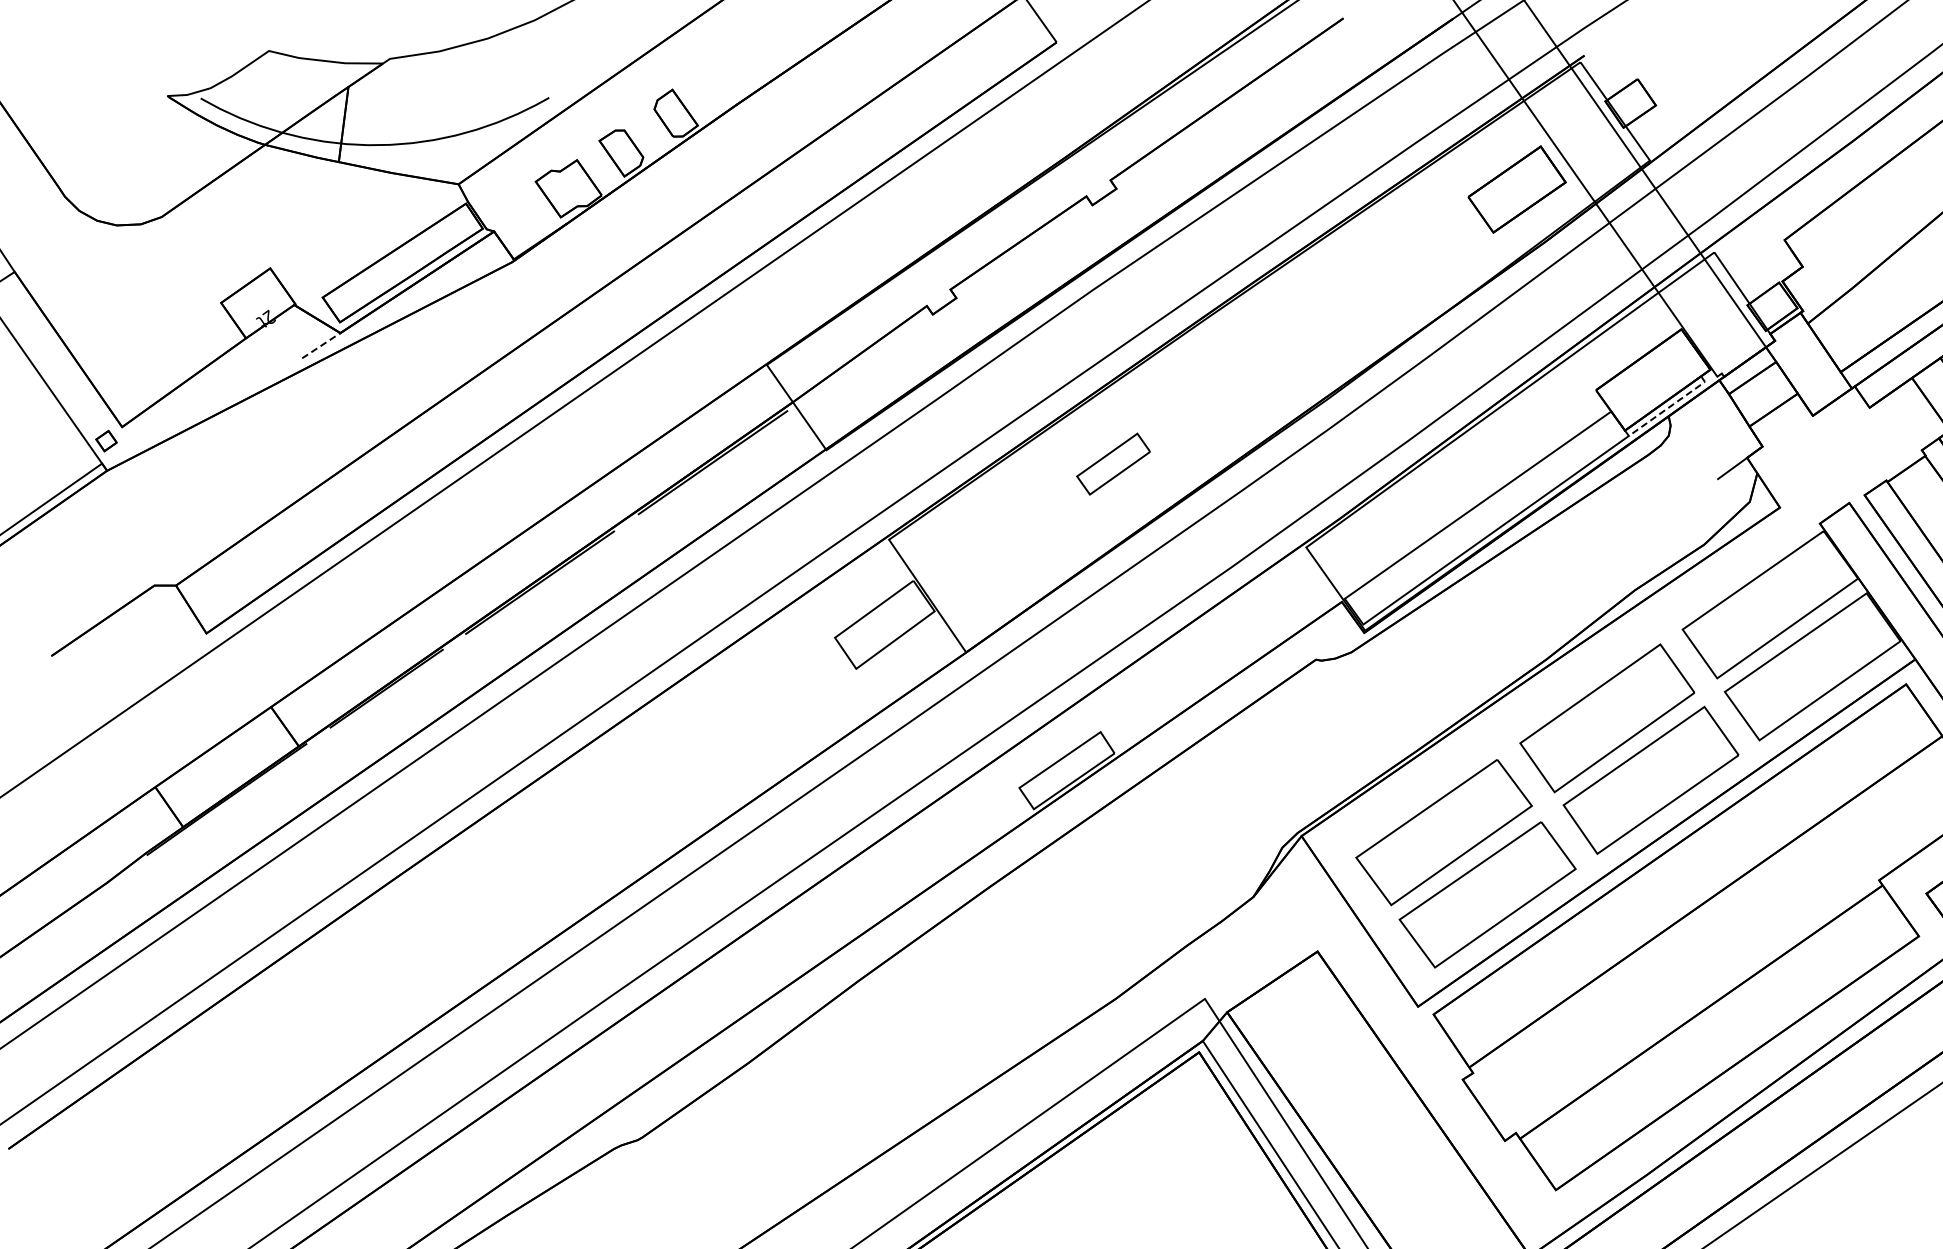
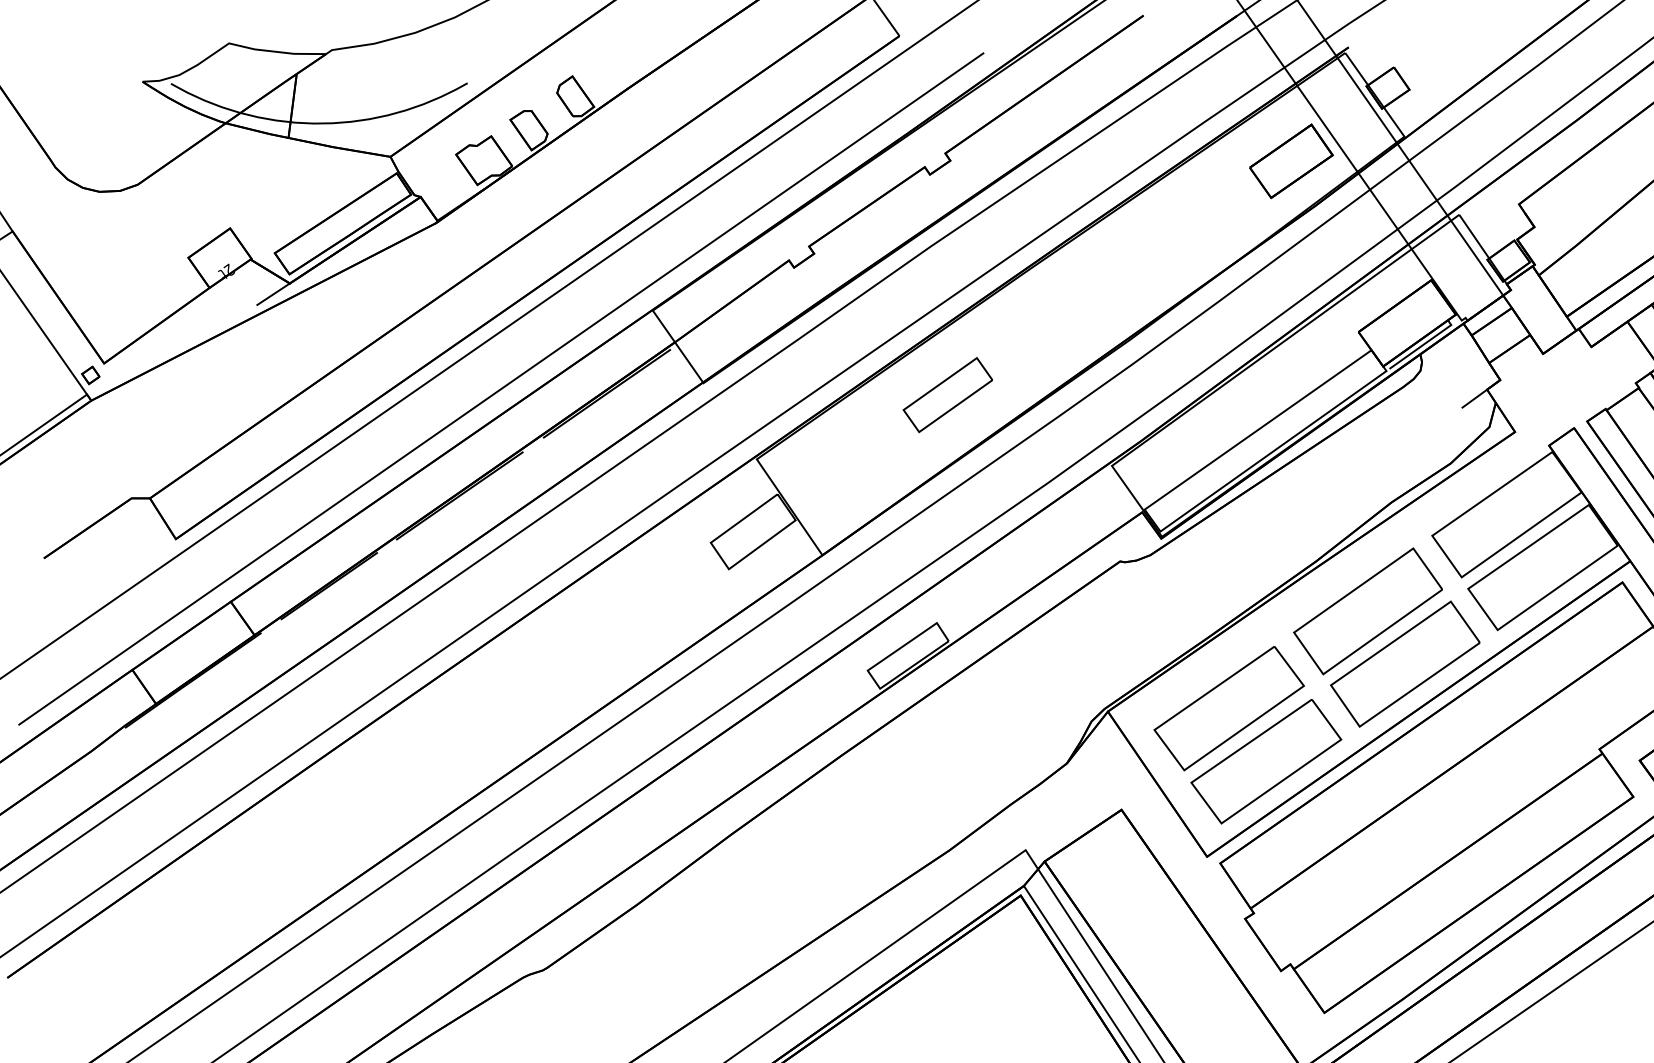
line: (321, 345) -> (273, 294), dashed -> solid
line: (1671, 405) -> (1422, 345), dashed -> solid
line: (588, 456) -> (501, 388), added
part: (1113, 463) -> (947, 394), size x1.43

